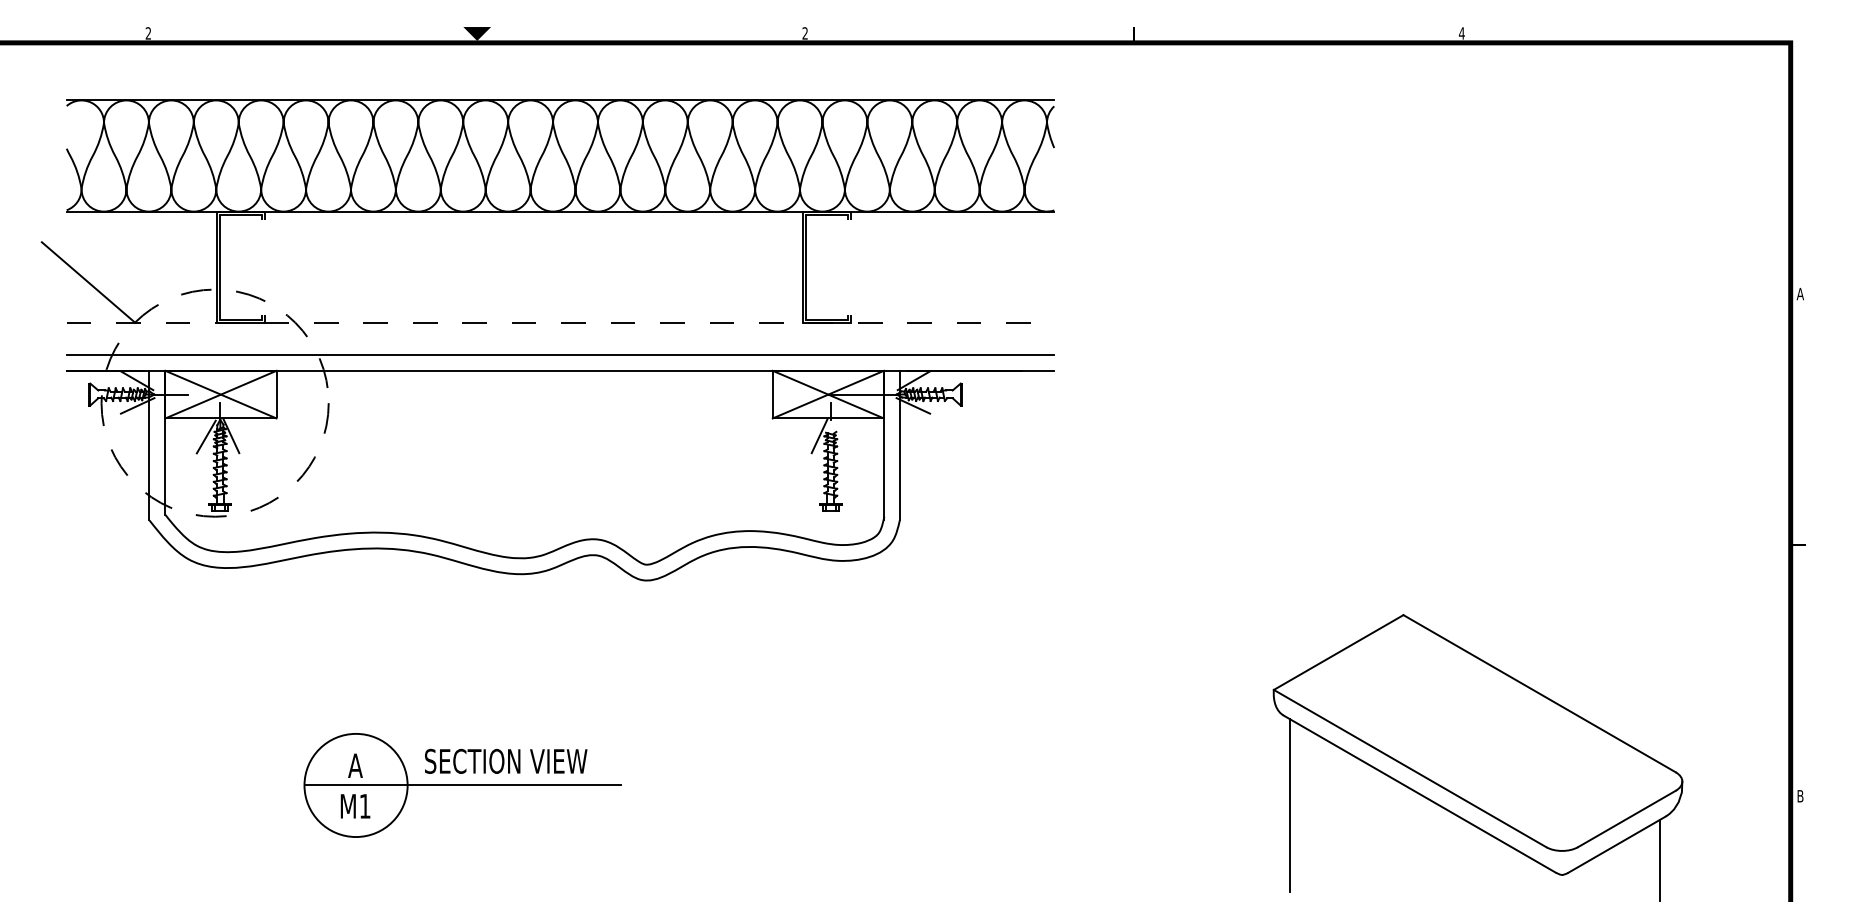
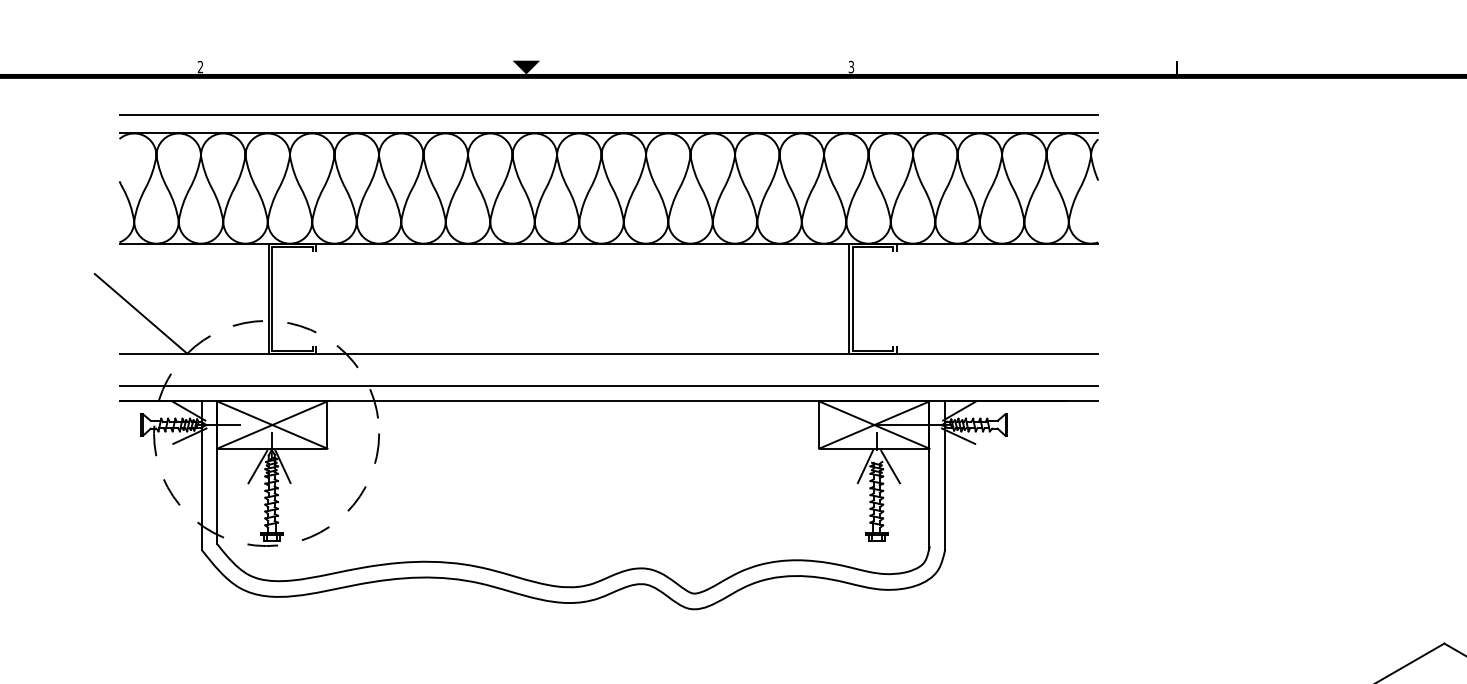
text: (804, 33) -> (850, 67), 2 -> 3
line: (560, 81) -> (608, 114), added
line: (560, 322) -> (608, 353), dashed -> solid
line: (844, 436) -> (890, 466), added

